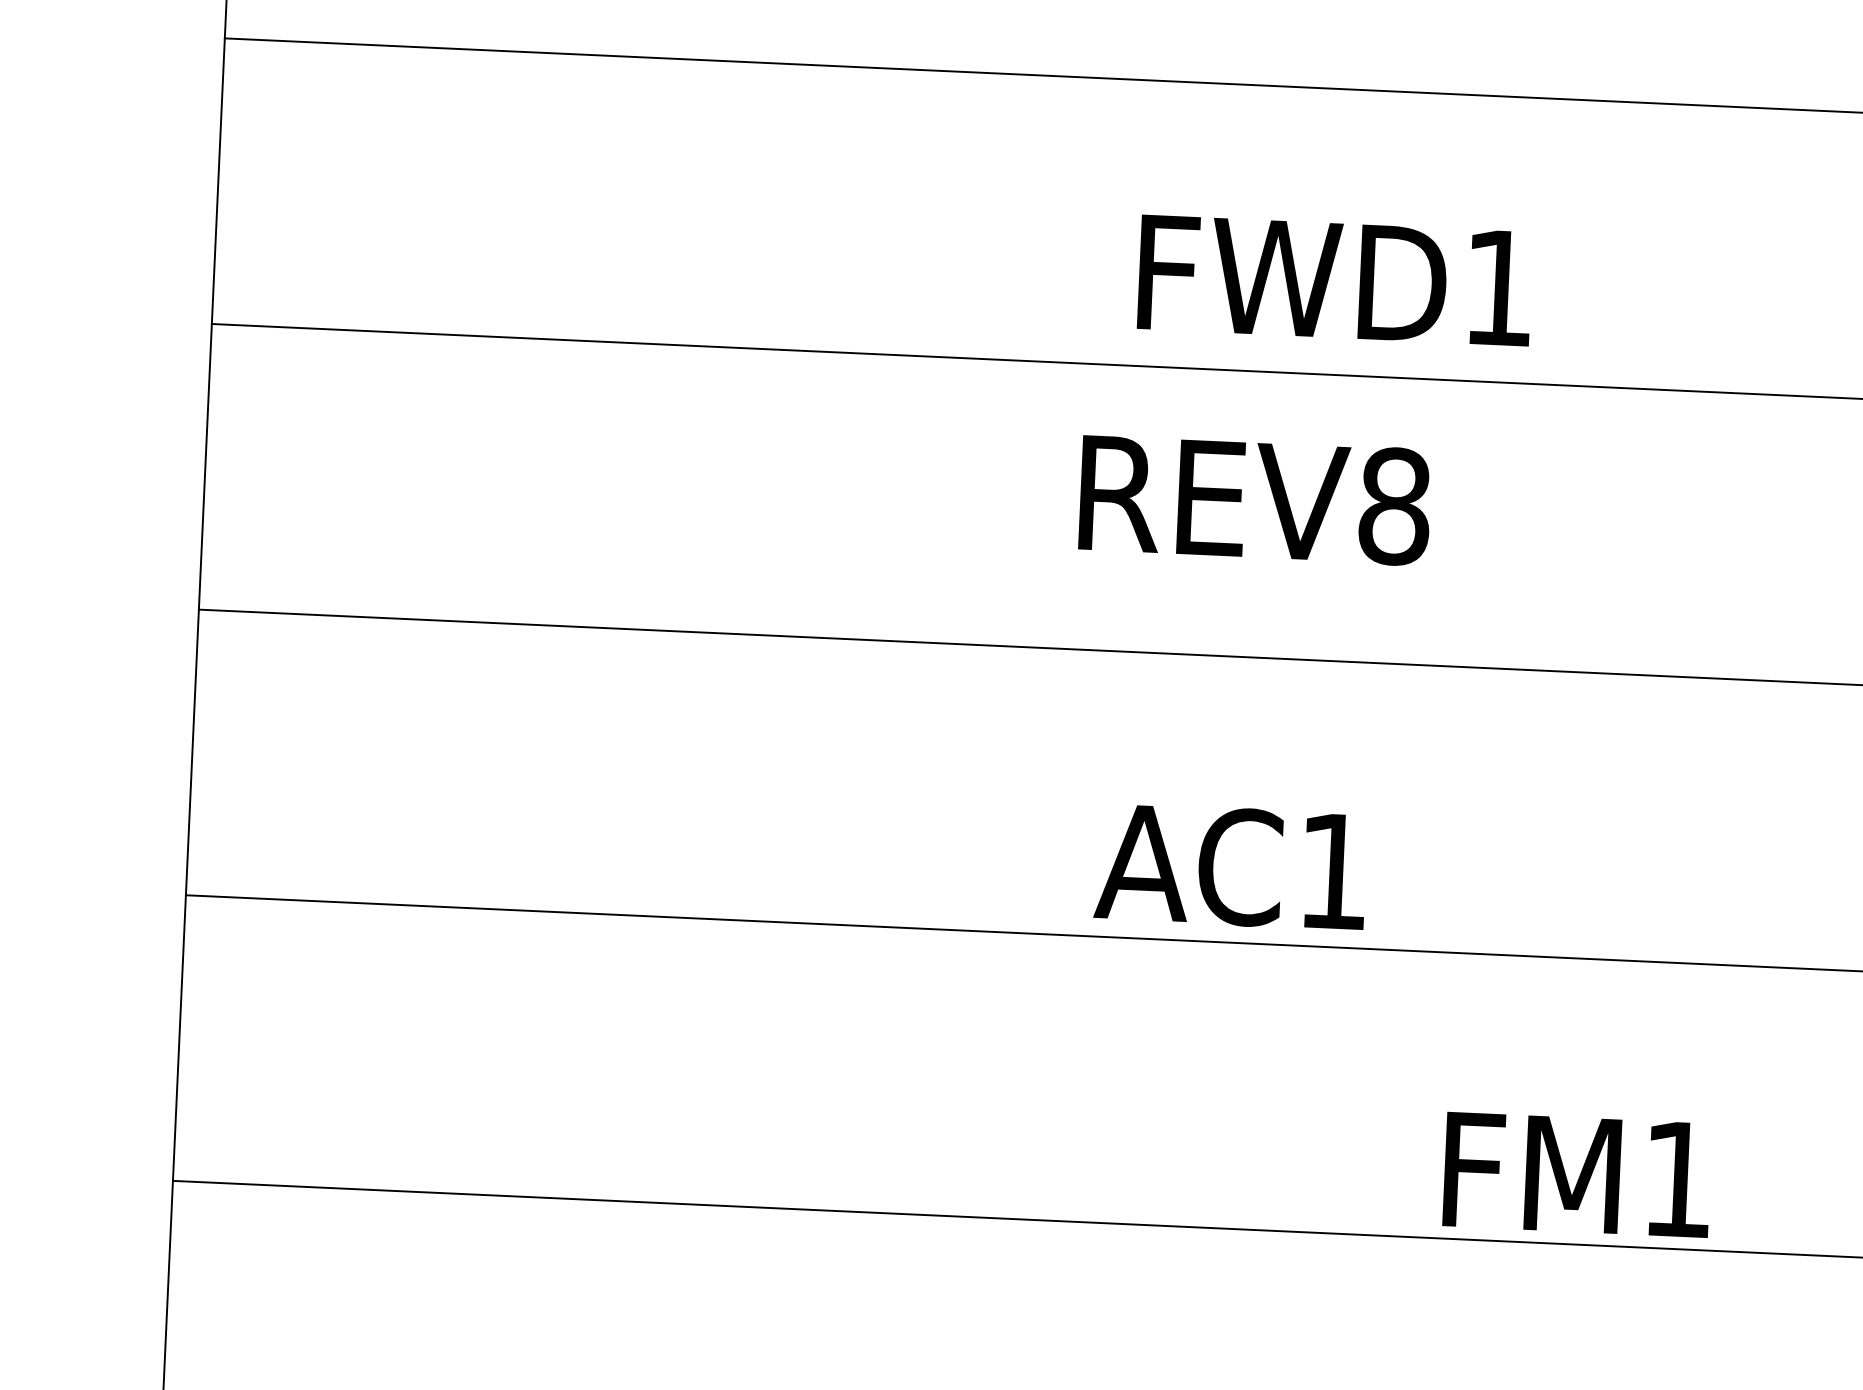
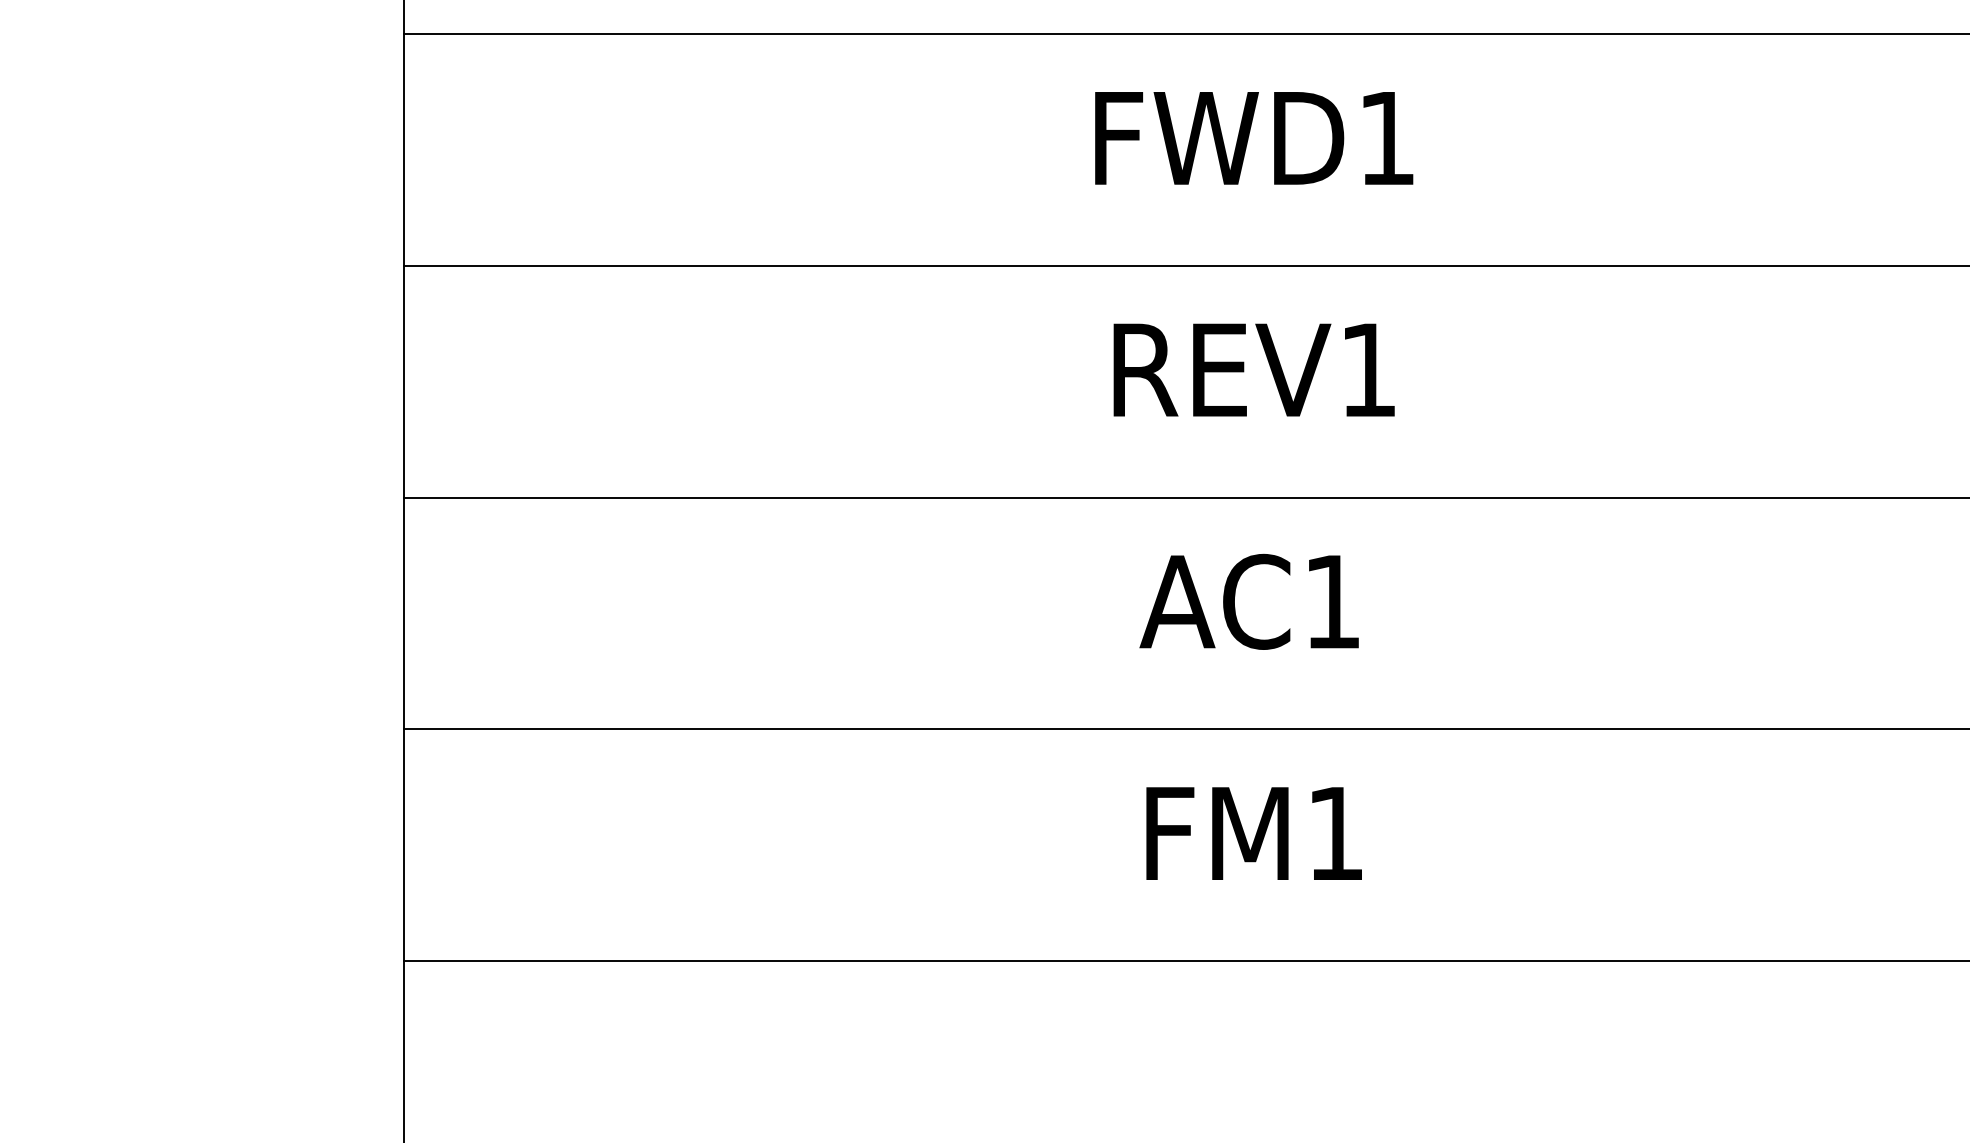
text: (1335, 280) -> (1254, 138), moved
text: (1394, 506) -> (1368, 370), REV8 -> REV1
text: (1230, 866) -> (1248, 601), moved
text: (1576, 1174) -> (1253, 833), moved

